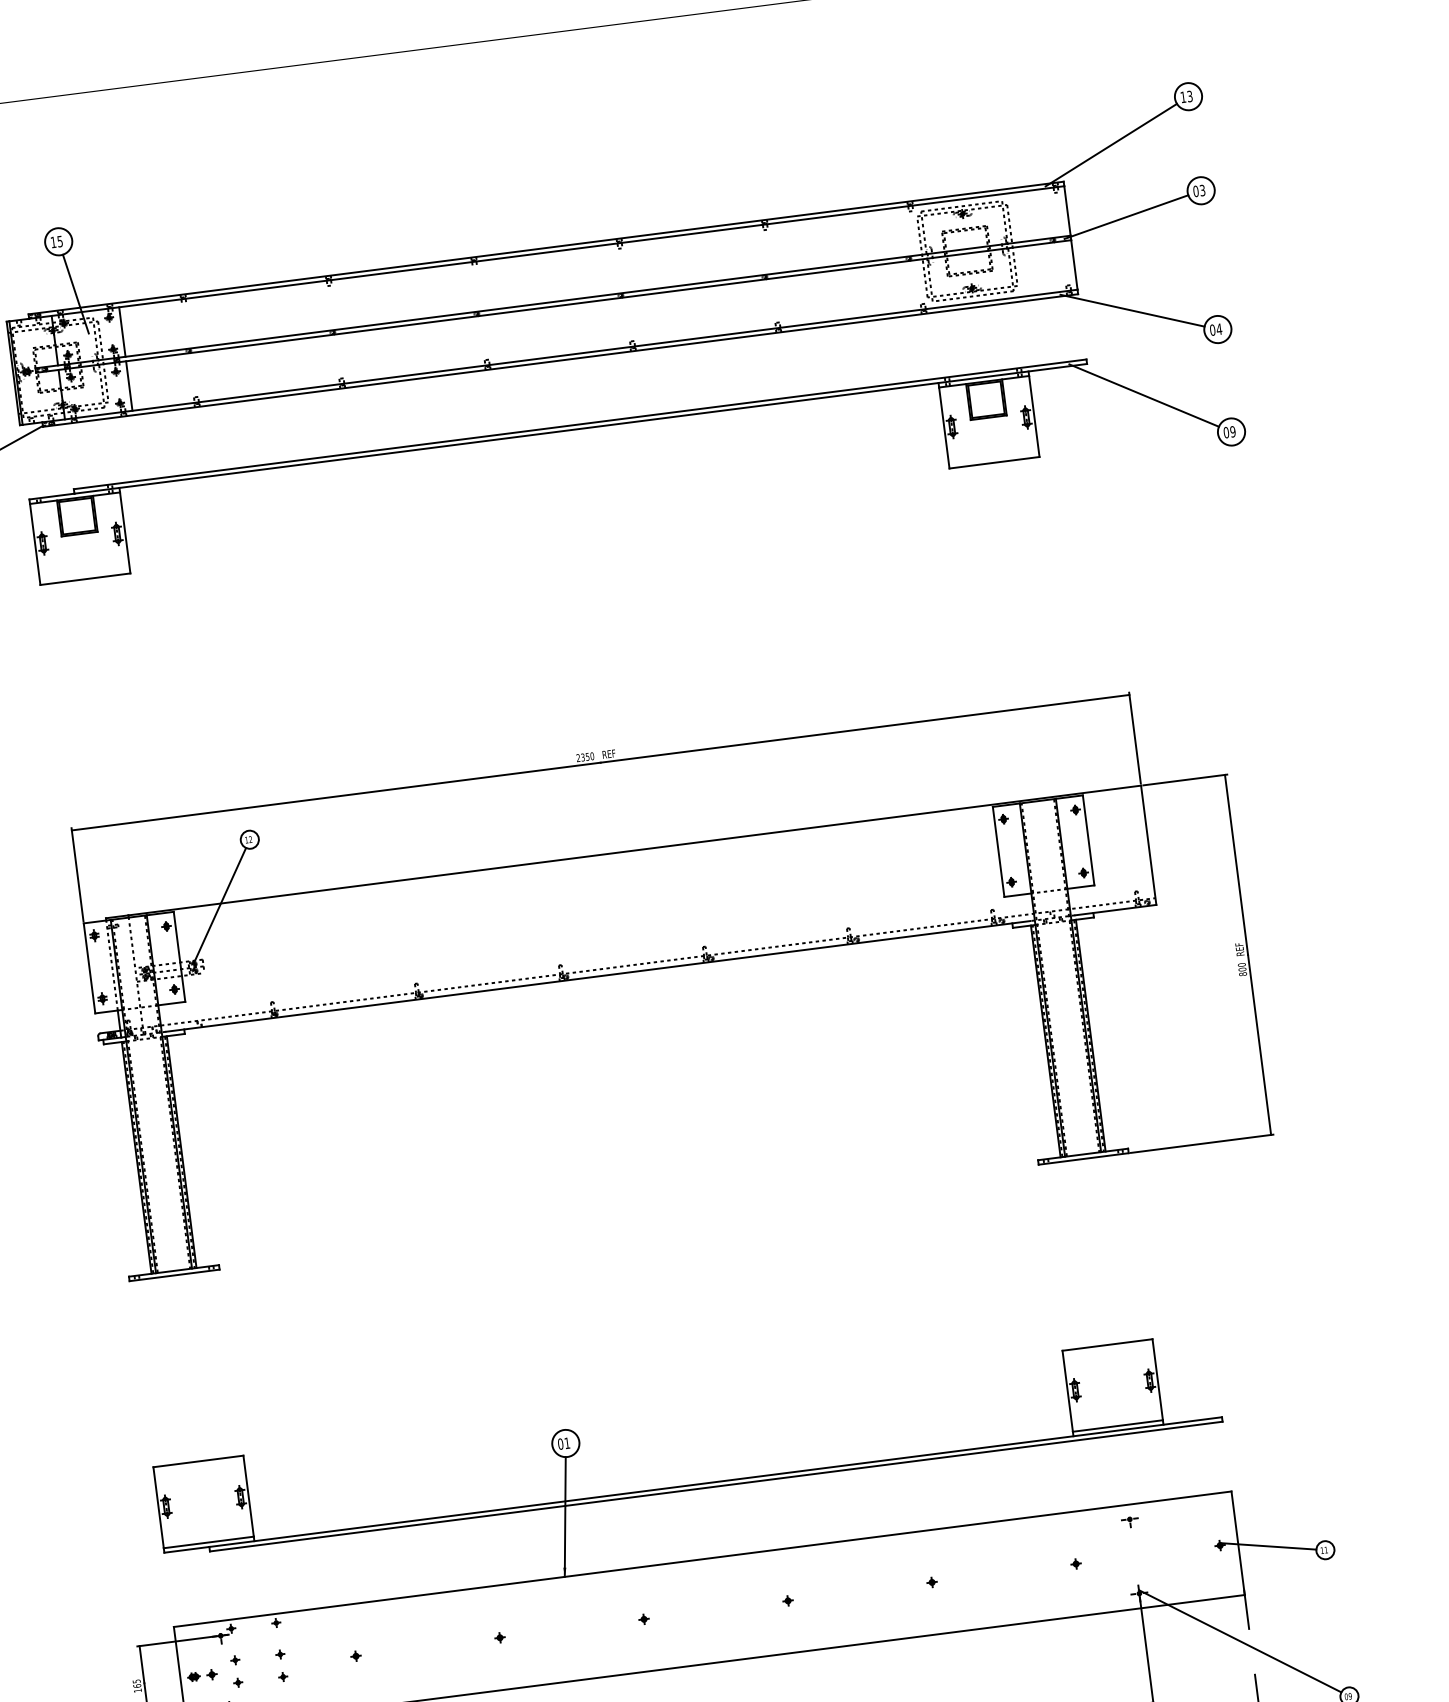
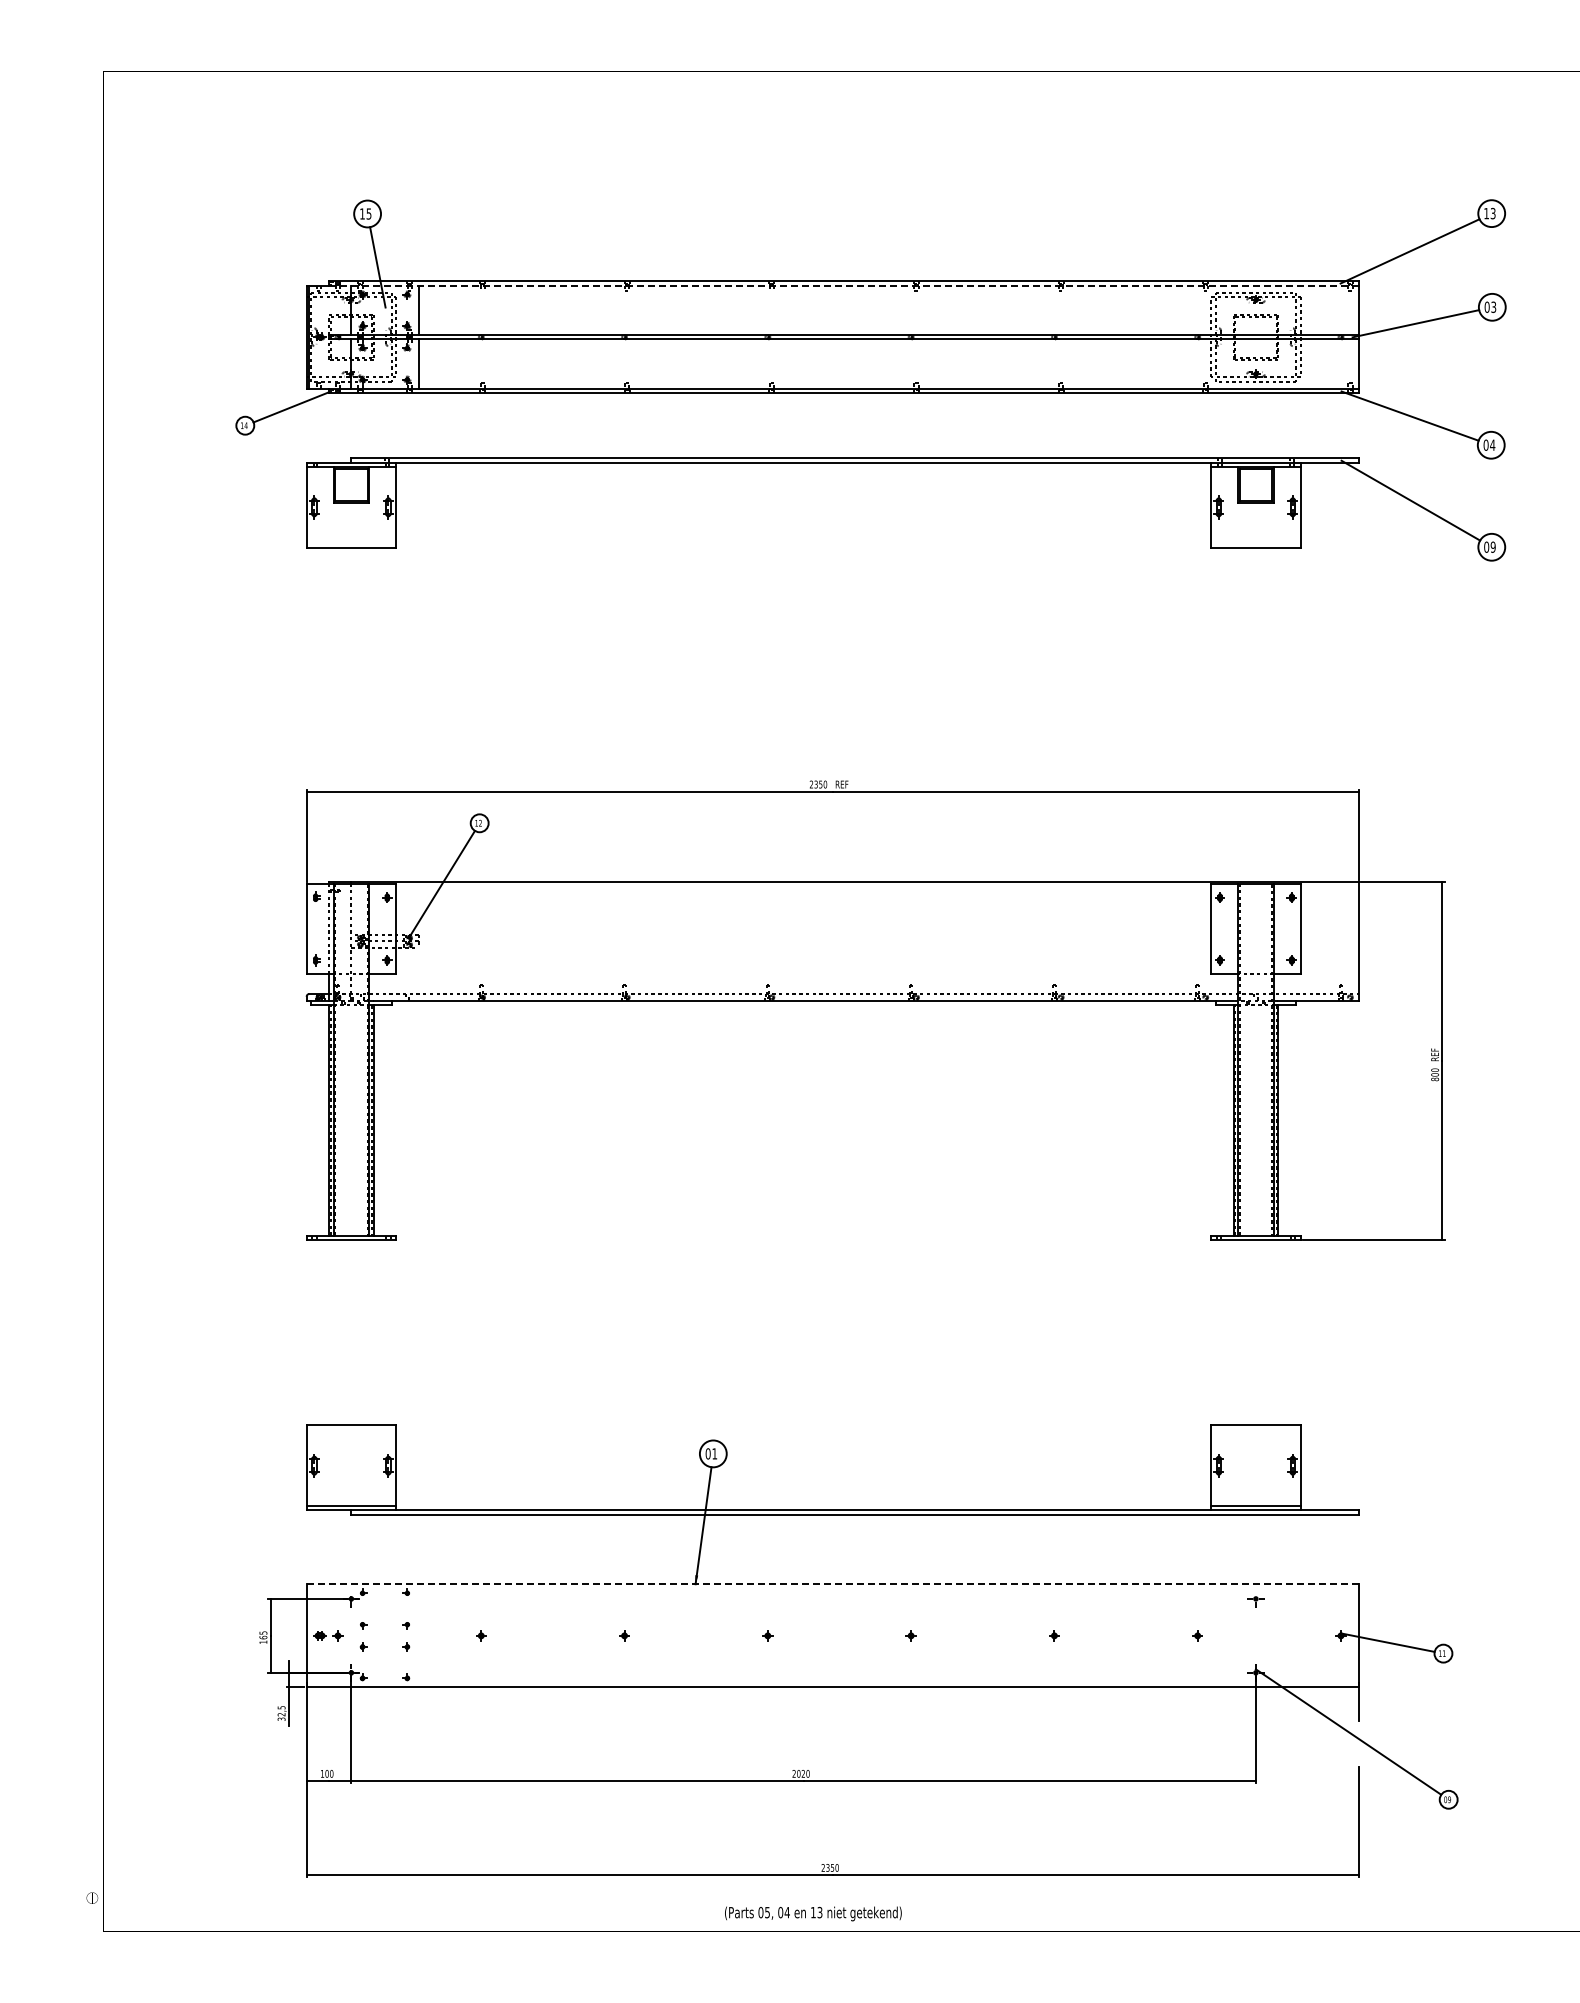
line: (546, 252) -> (843, 285), solid -> dashed
line: (702, 1559) -> (832, 1584), solid -> dashed

